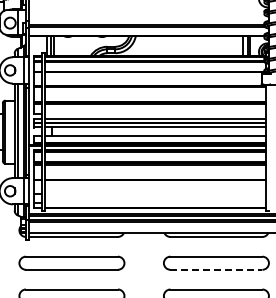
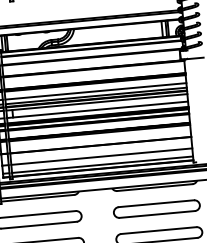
line: (155, 113) -> (95, 91), added
line: (155, 193) -> (101, 156), added
line: (155, 203) -> (102, 164), added
line: (216, 269) -> (157, 214), dashed -> solid

